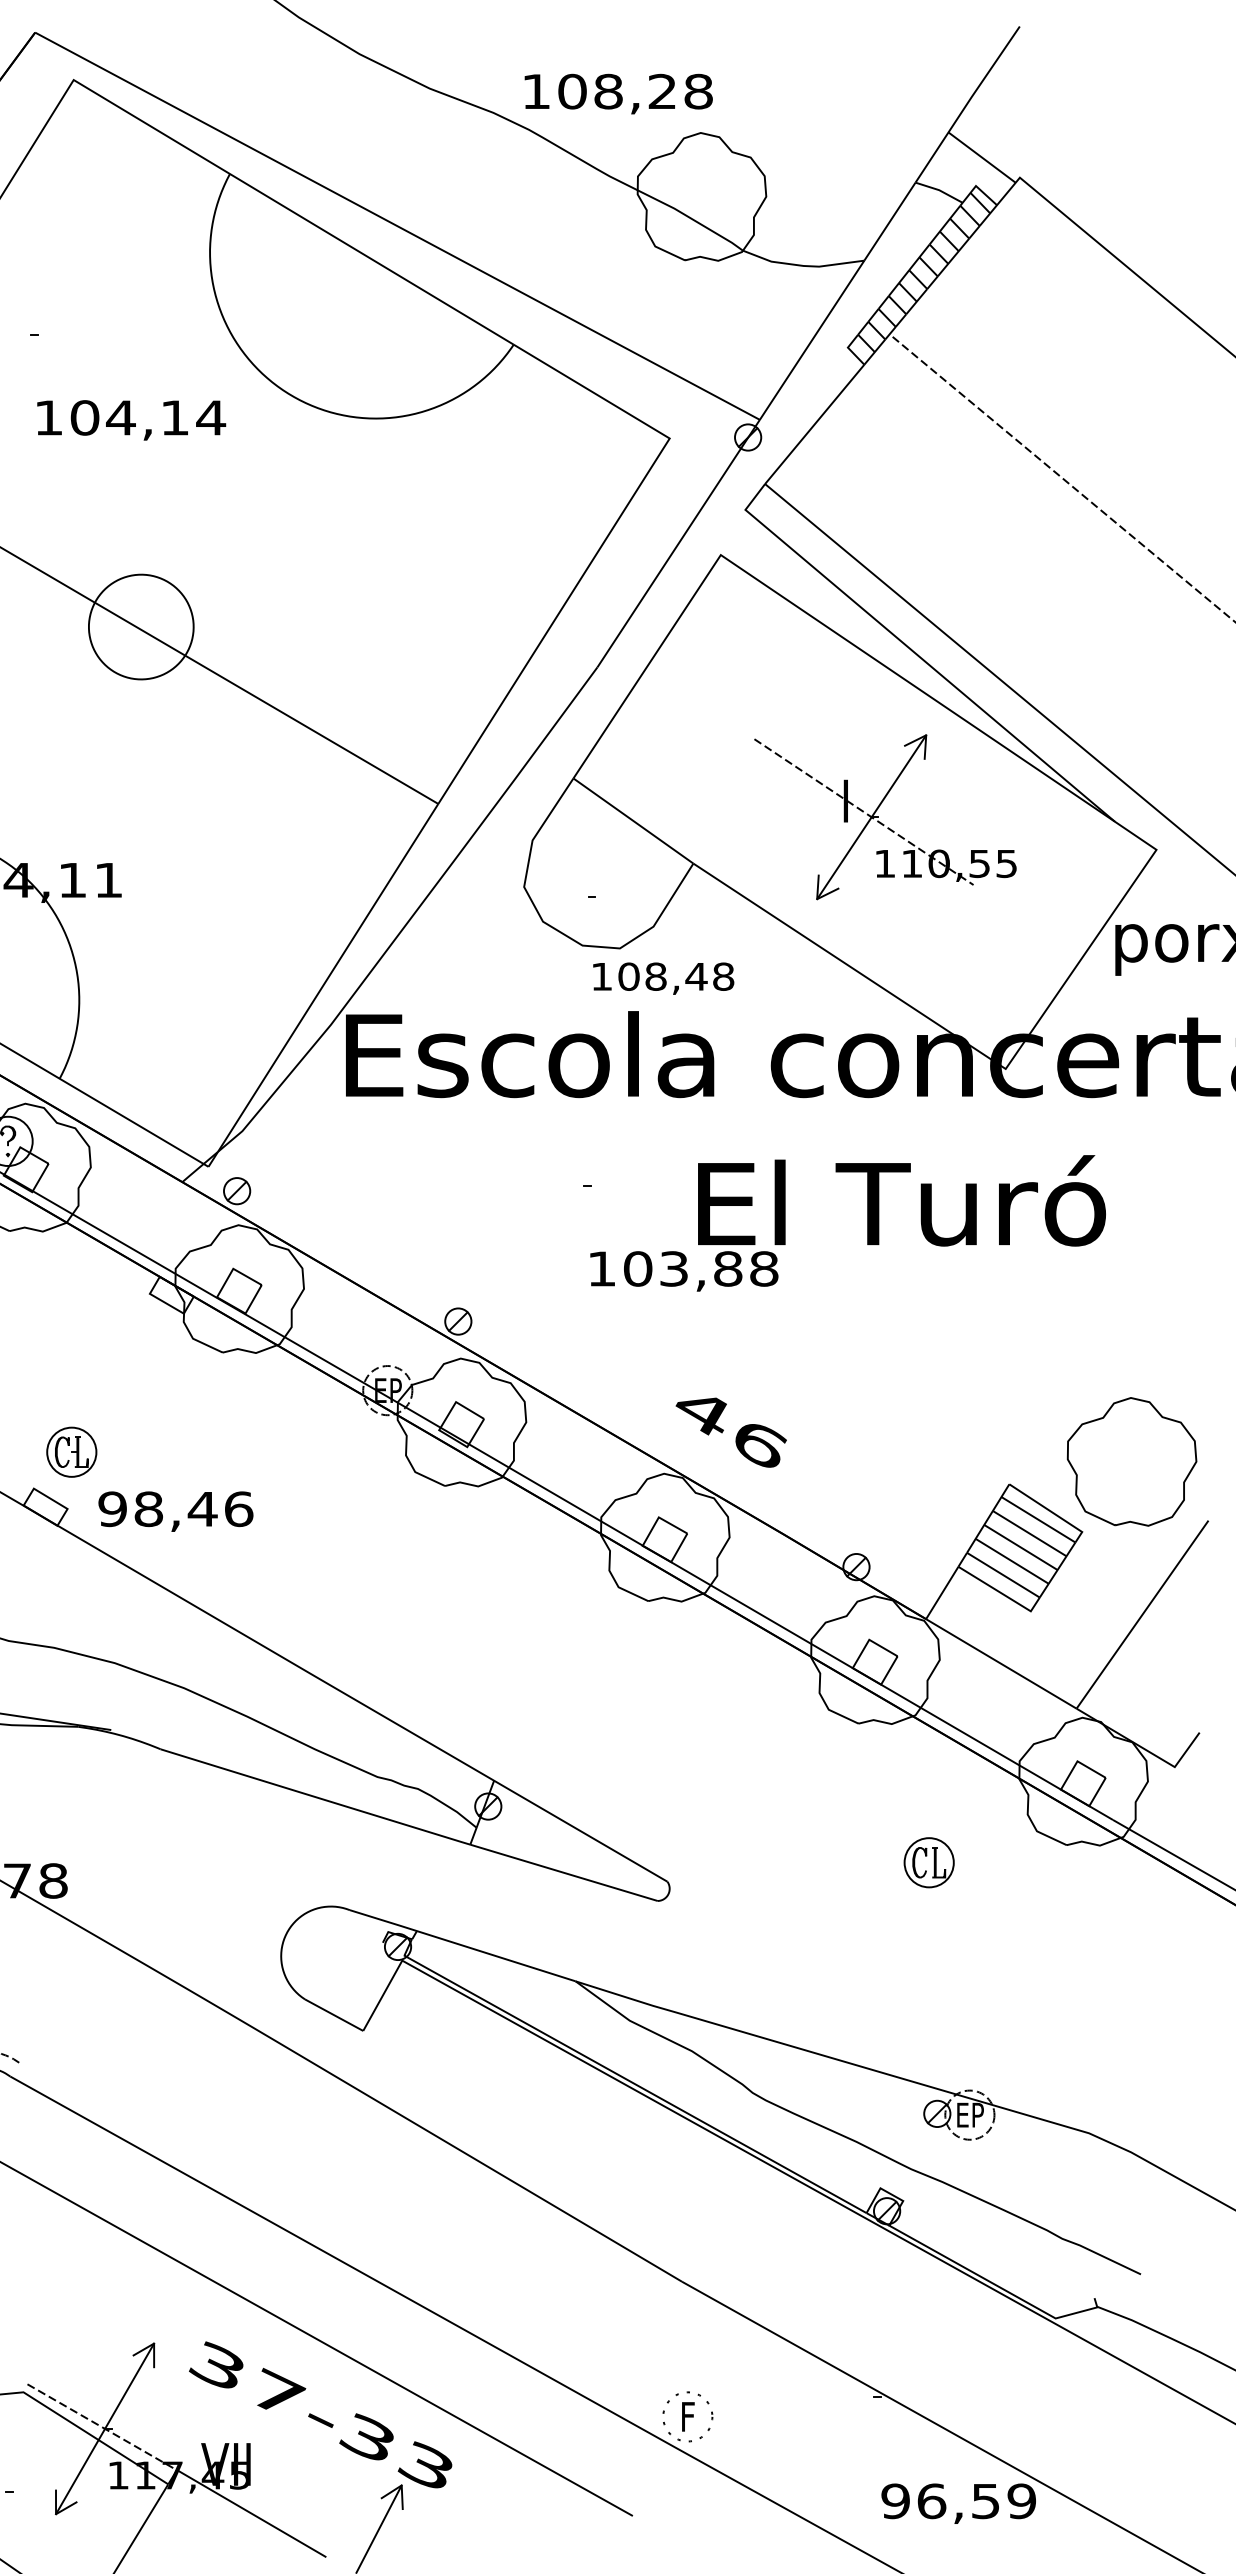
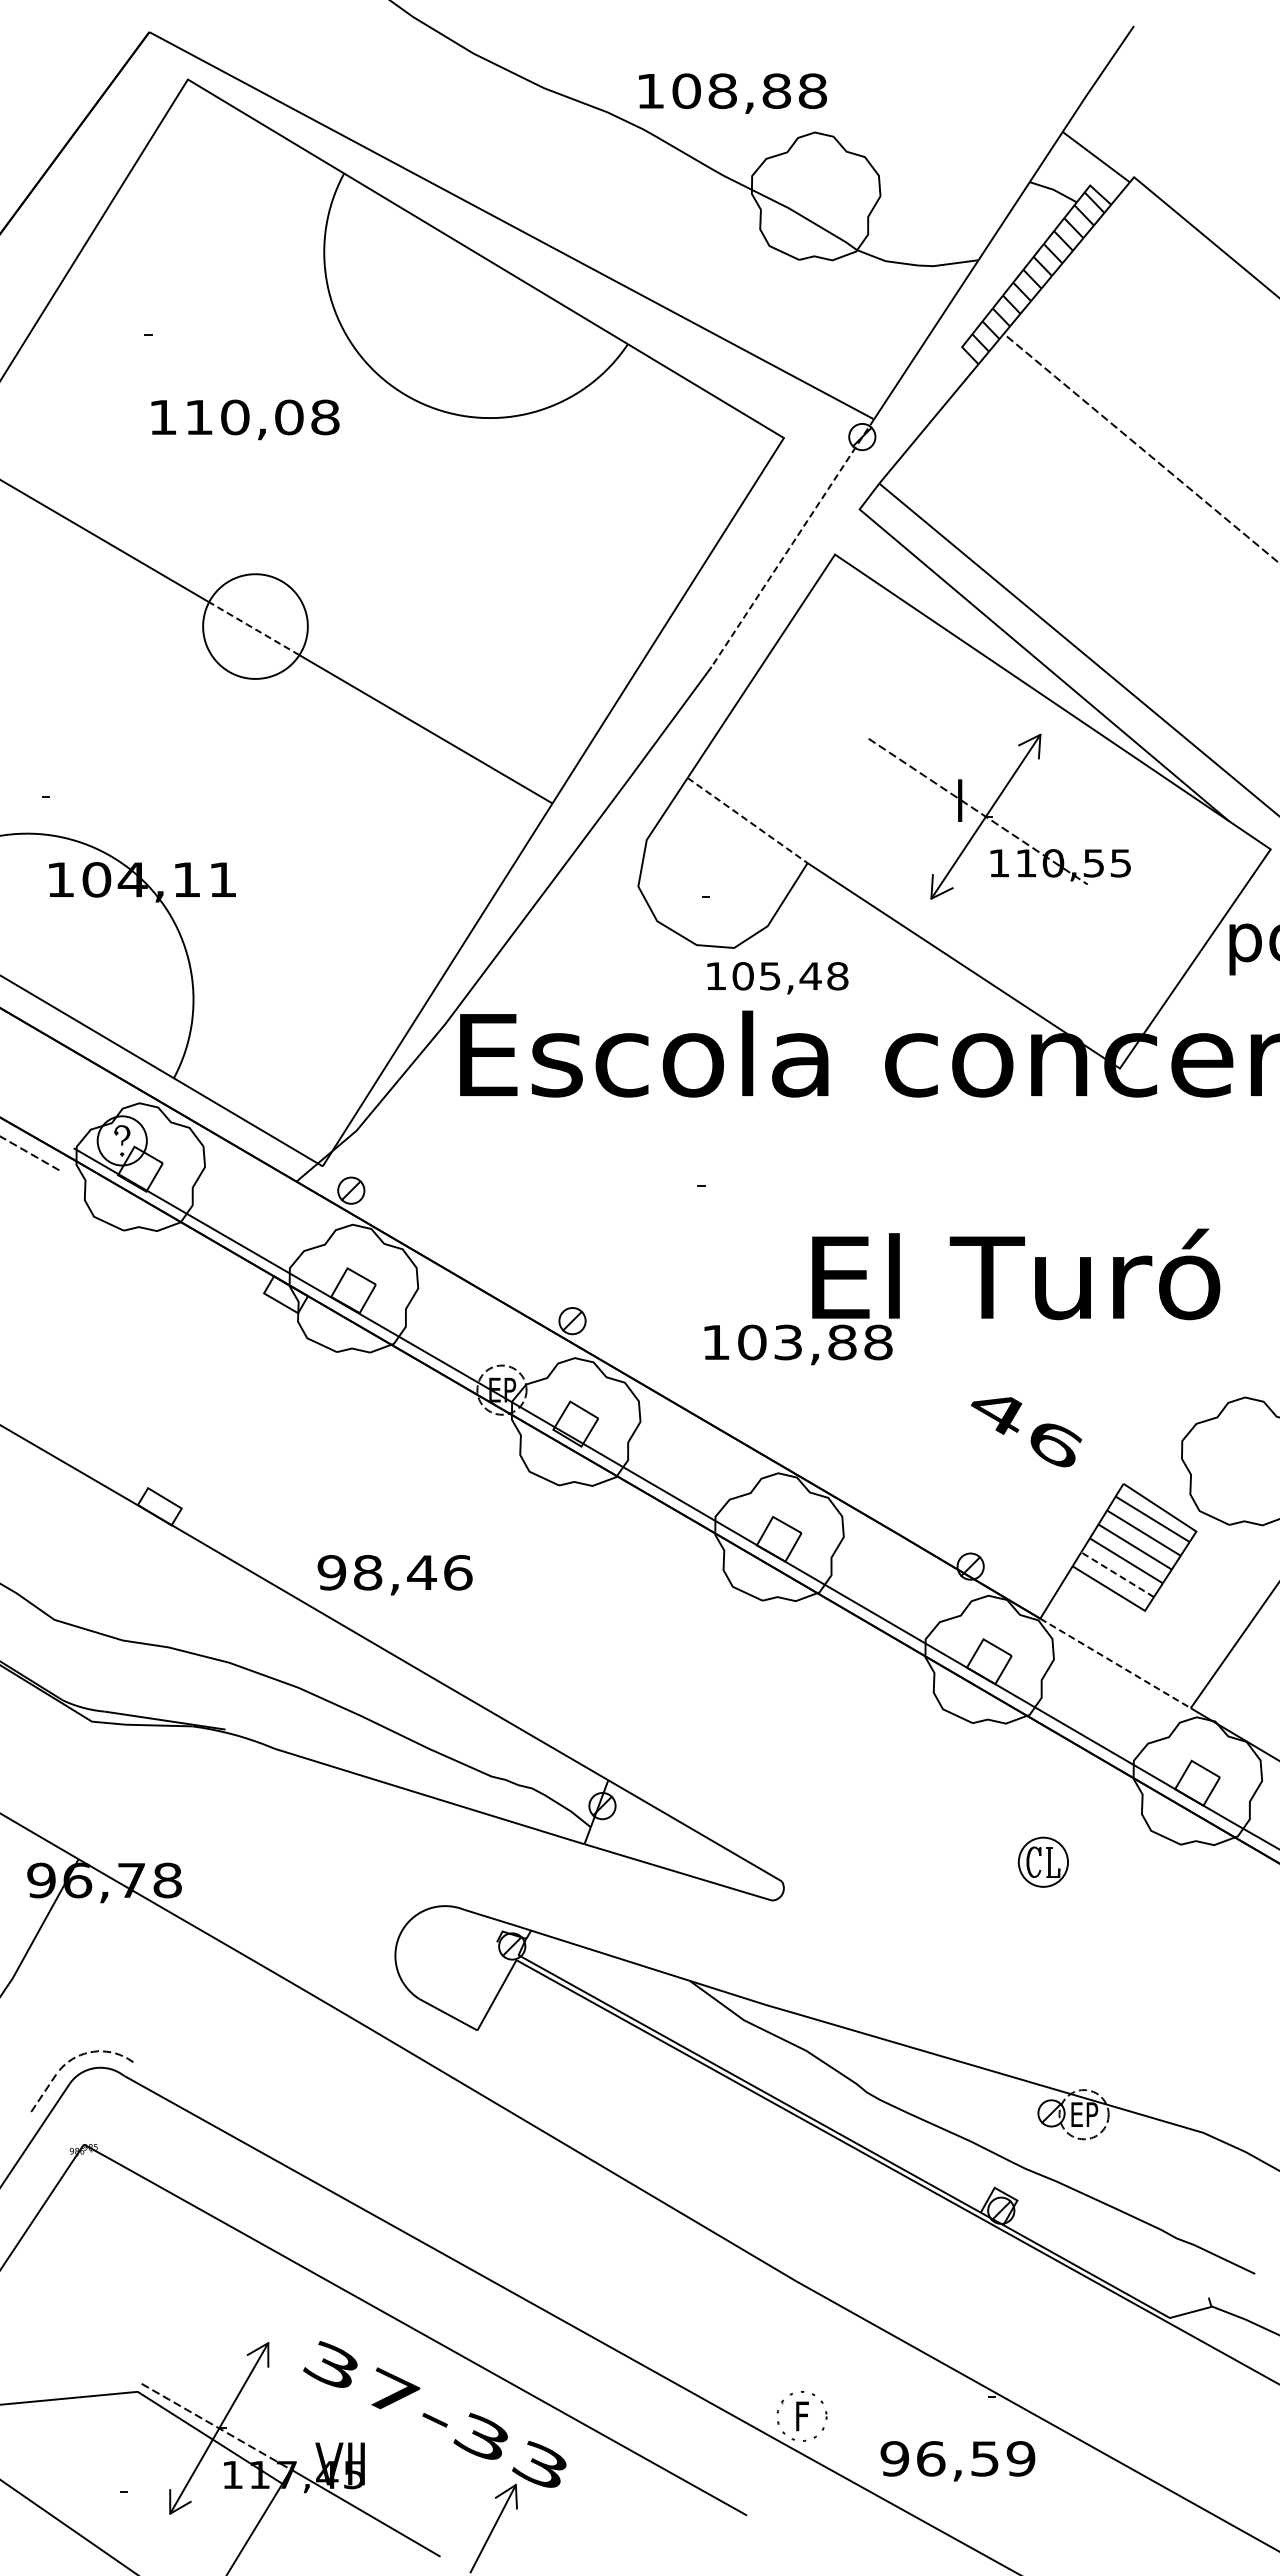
text: (662, 90) -> (776, 90), 108,28 -> 108,88
text: (148, 417) -> (262, 417), 104,14 -> 110,08
line: (678, 543) -> (792, 543), solid -> dashed
line: (139, 628) -> (253, 628), solid -> dashed
line: (633, 820) -> (747, 820), solid -> dashed
text: (655, 976) -> (769, 976), 108,48 -> 105,48
text: (848, 1222) -> (962, 1296), moved
text: (731, 1432) -> (1026, 1432), moved
part: (71, 1451) -> (185, 1451), removed
text: (175, 1511) -> (394, 1575), moved
line: (1003, 1574) -> (1117, 1574), solid -> dashed
line: (1001, 1663) -> (1115, 1663), solid -> dashed
text: (958, 2503) -> (957, 2461), moved

